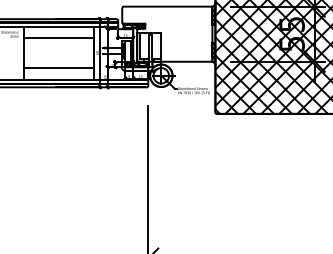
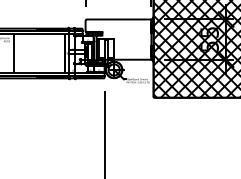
line: (58, 38) -> (39, 42), removed
line: (58, 68) -> (39, 64), removed

